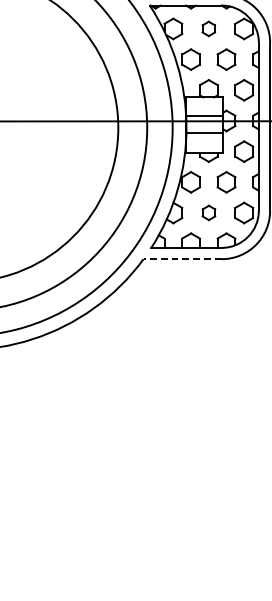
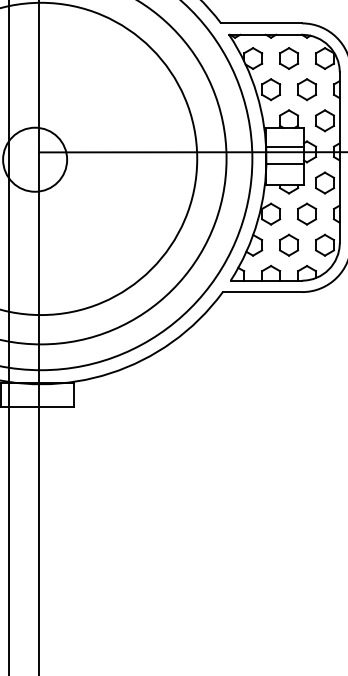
part: (208, 28) -> (288, 58), size x1.43
part: (209, 212) -> (289, 244), size x1.43
line: (182, 259) -> (262, 292), dashed -> solid

